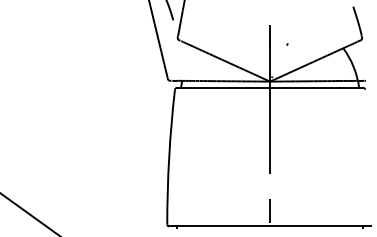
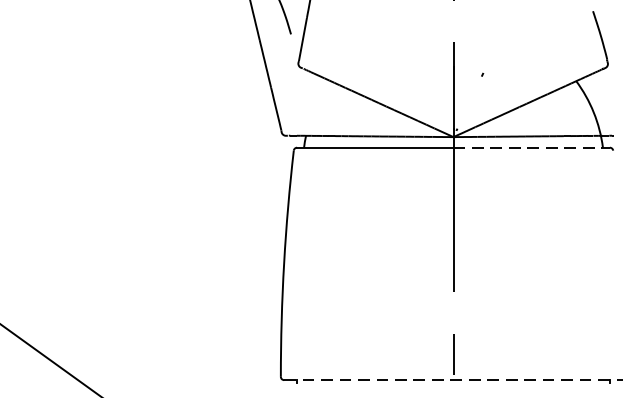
line: (316, 87) -> (531, 146), solid -> dashed
line: (270, 226) -> (454, 380), solid -> dashed

